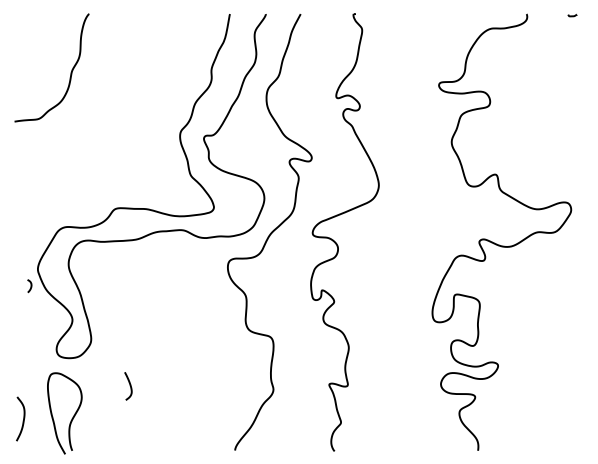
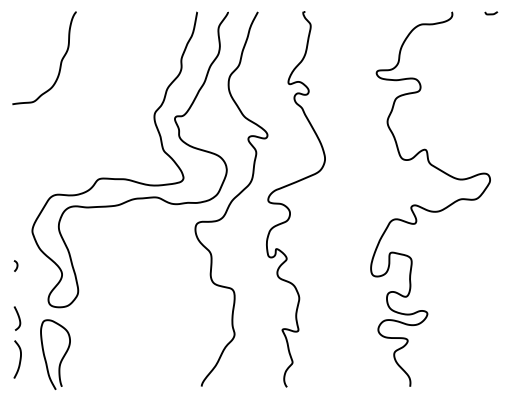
part: (572, 15) -> (491, 13), size x1.67
curve: (30, 286) -> (16, 266), moved
curve: (129, 385) -> (18, 317), moved

